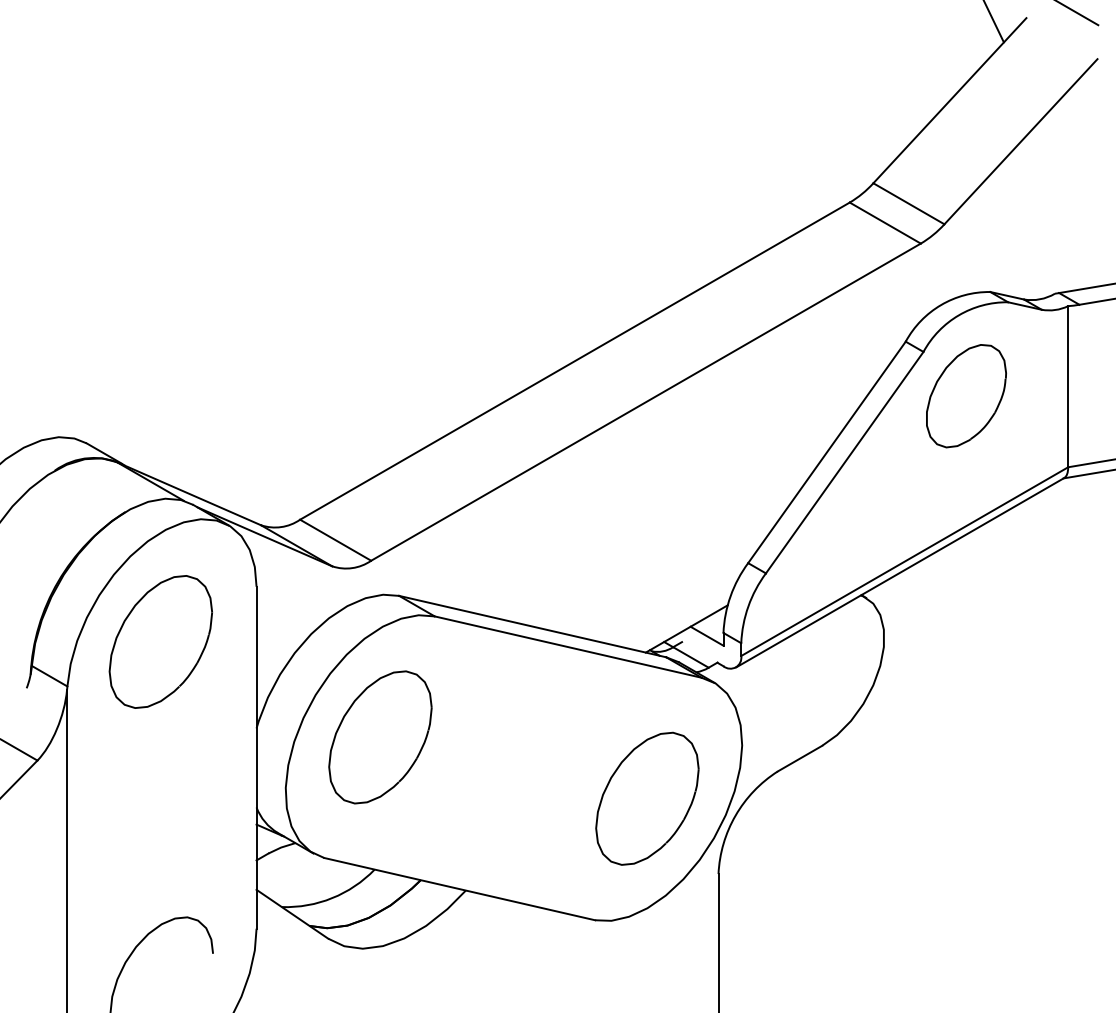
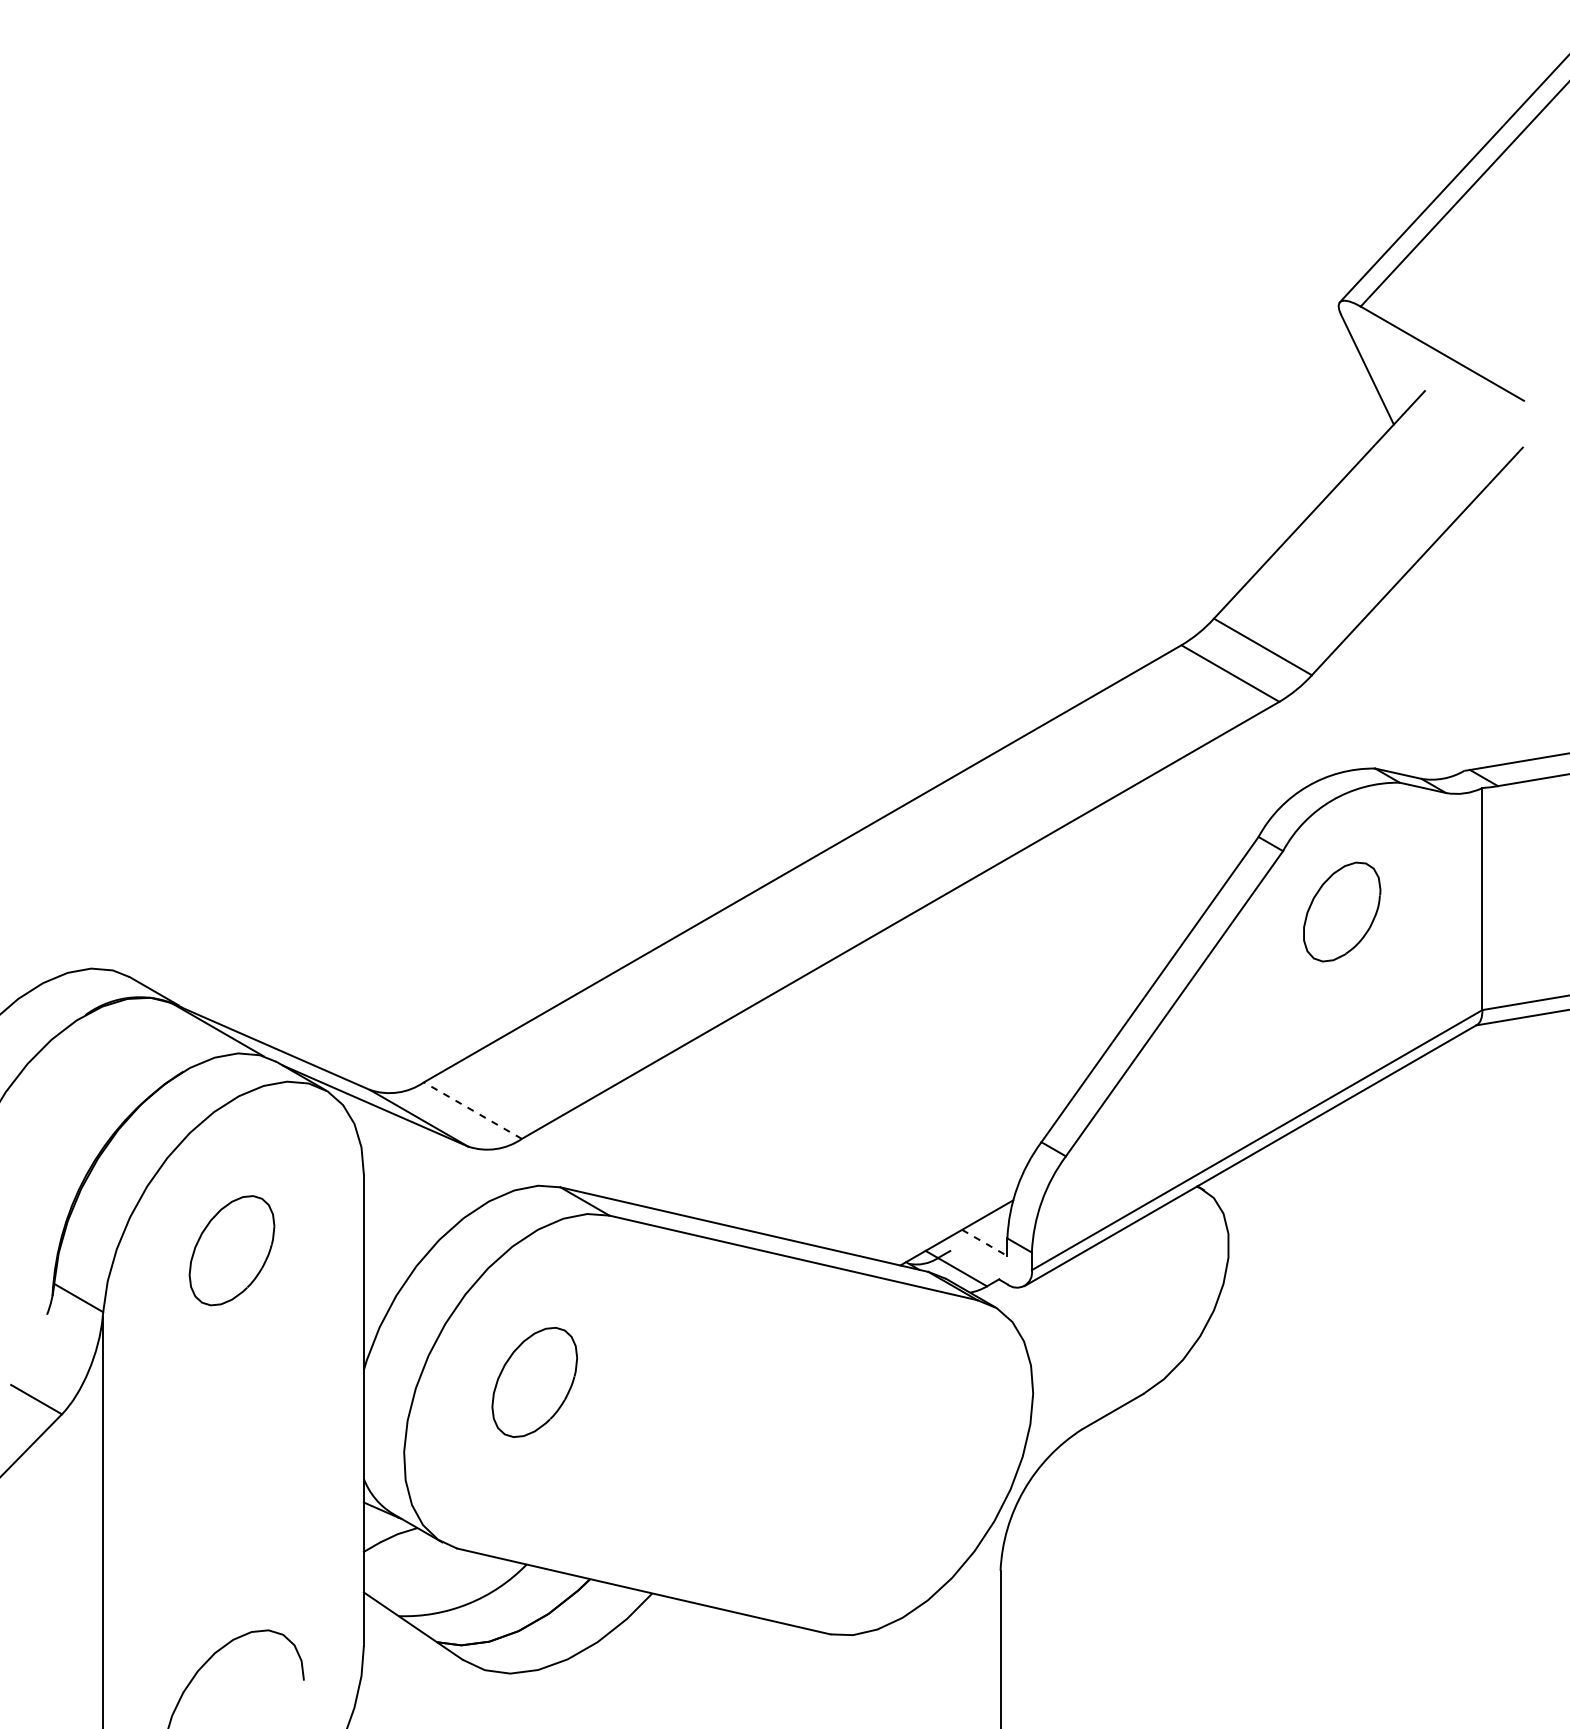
part: (965, 395) -> (1341, 911), size x0.7
line: (335, 540) -> (472, 1110), solid -> dashed
line: (707, 636) -> (985, 1243), solid -> dashed
part: (160, 641) -> (231, 1250), size x0.6
part: (380, 737) -> (534, 1382), size x0.6
part: (647, 798) -> (902, 1466), removed

